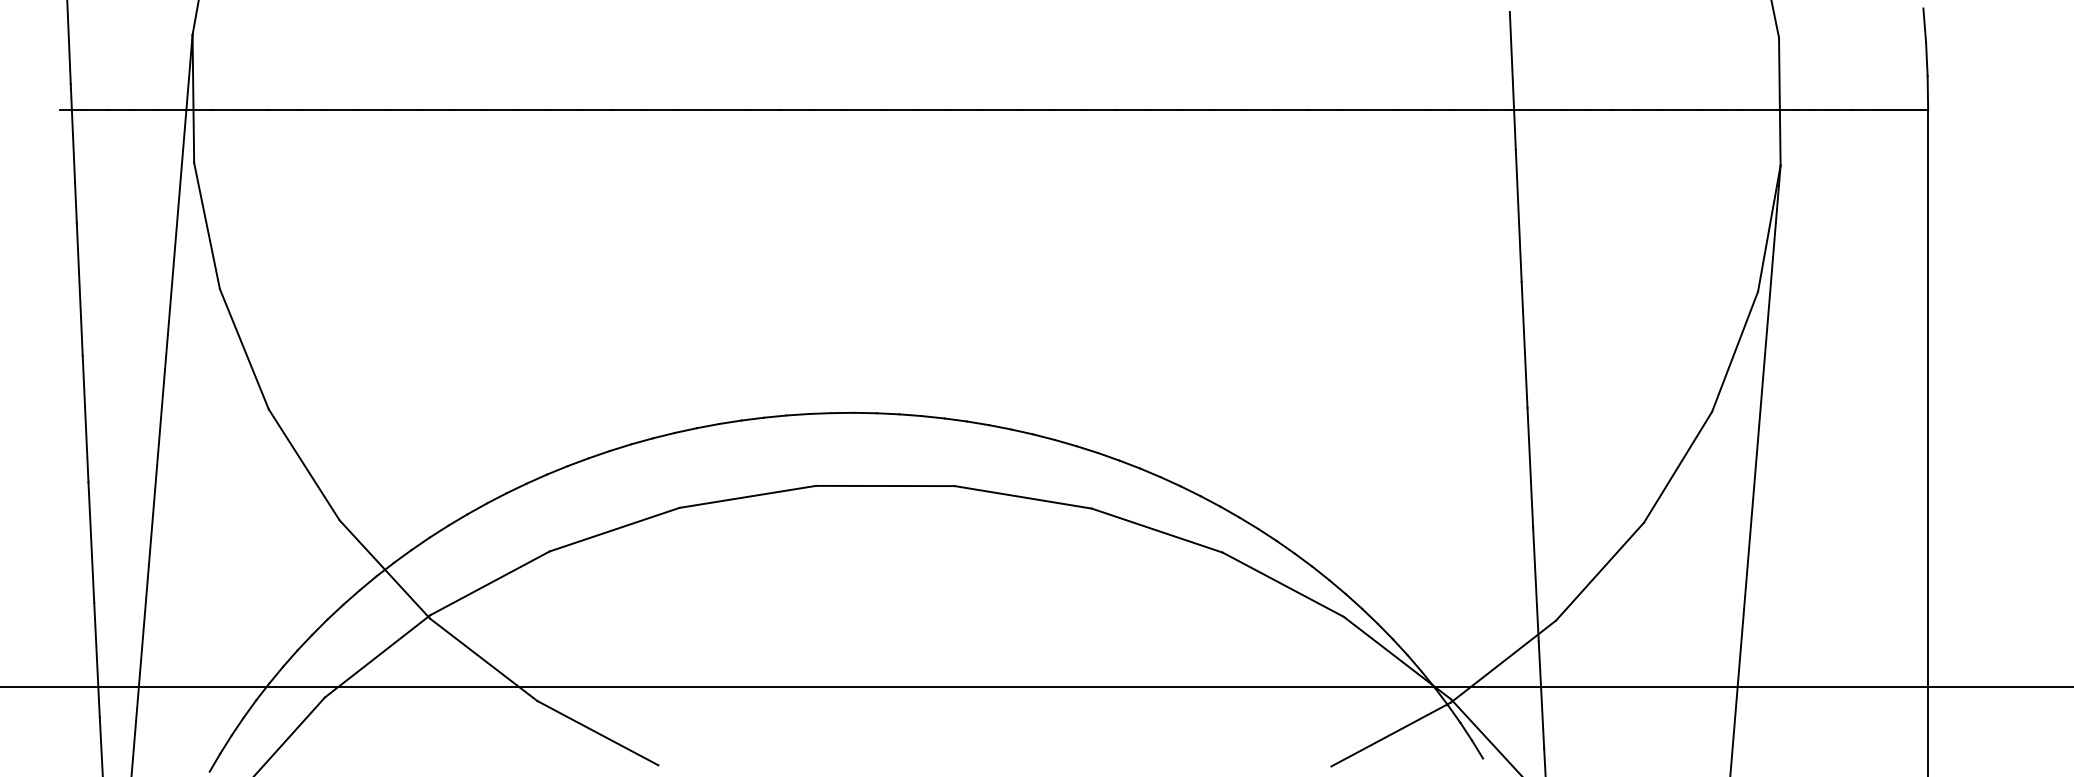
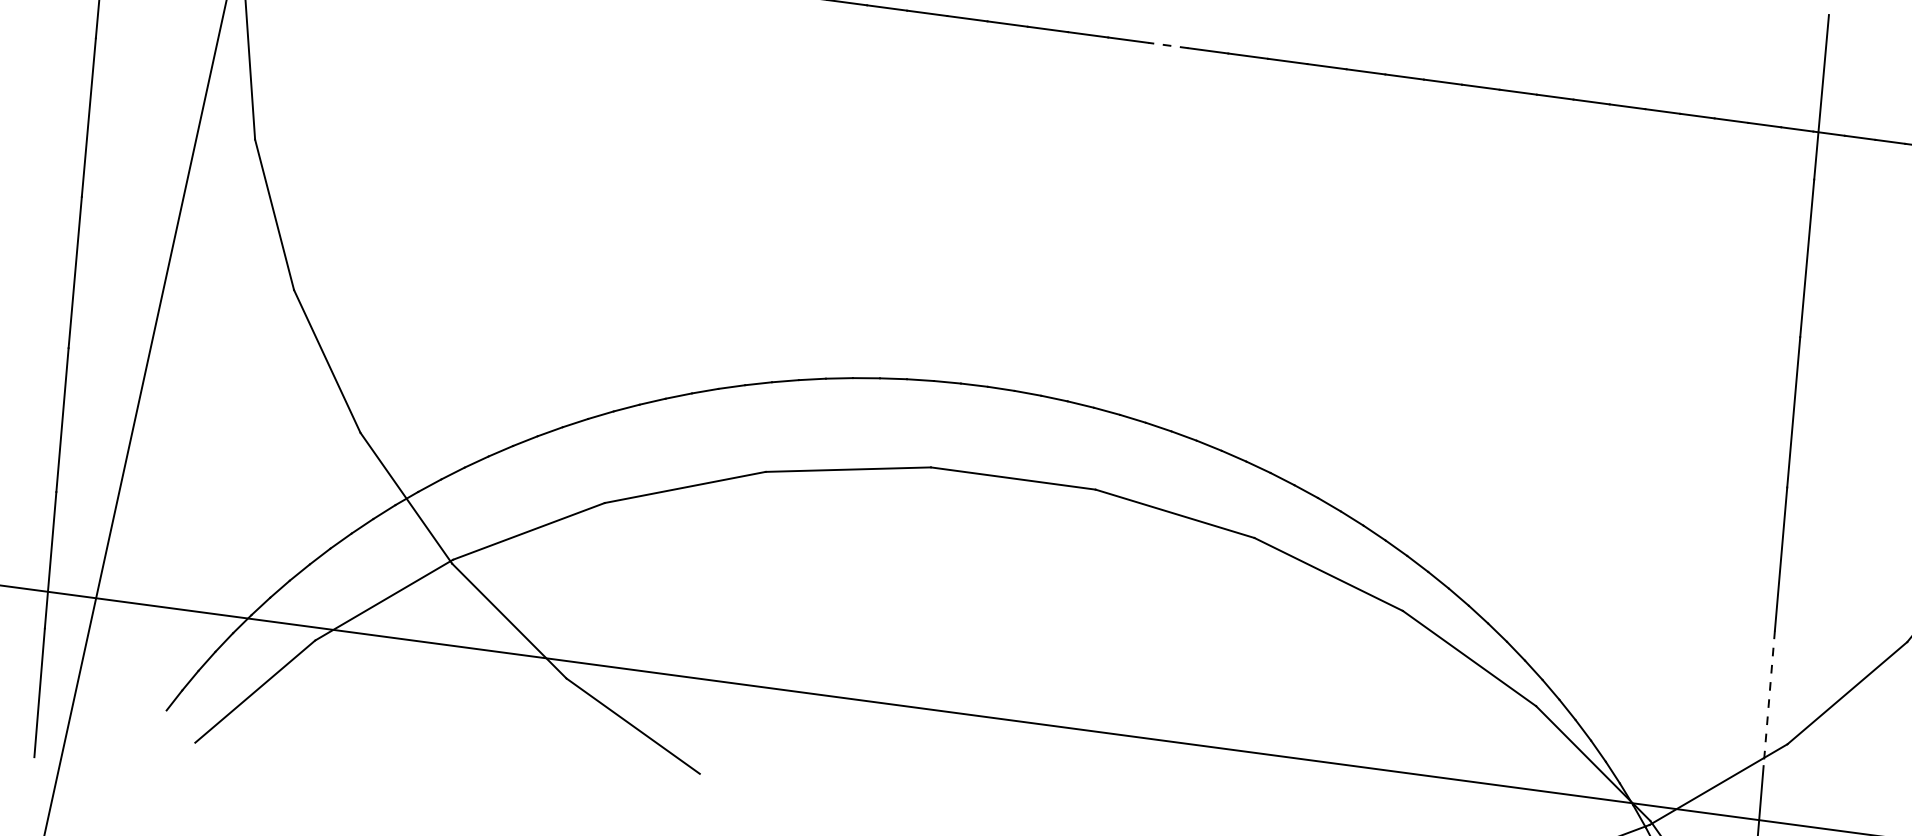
line: (966, 110) -> (1168, 45), solid -> dashed
line: (1535, 584) -> (1768, 698), solid -> dashed

